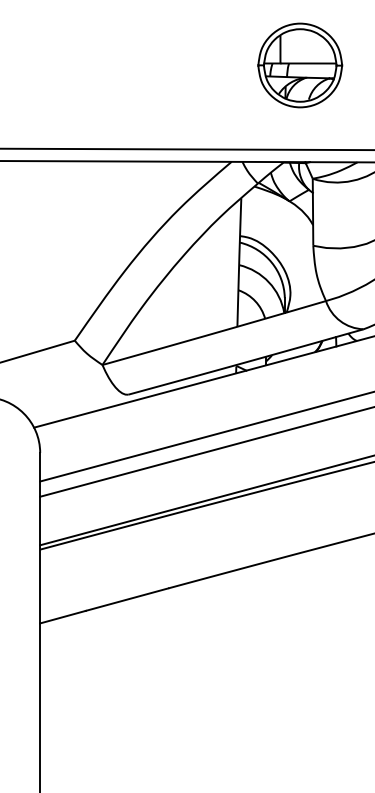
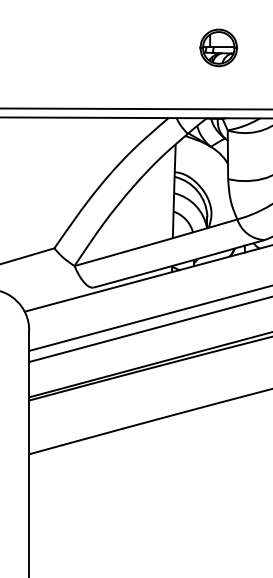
part: (300, 65) -> (218, 47), size x0.6

